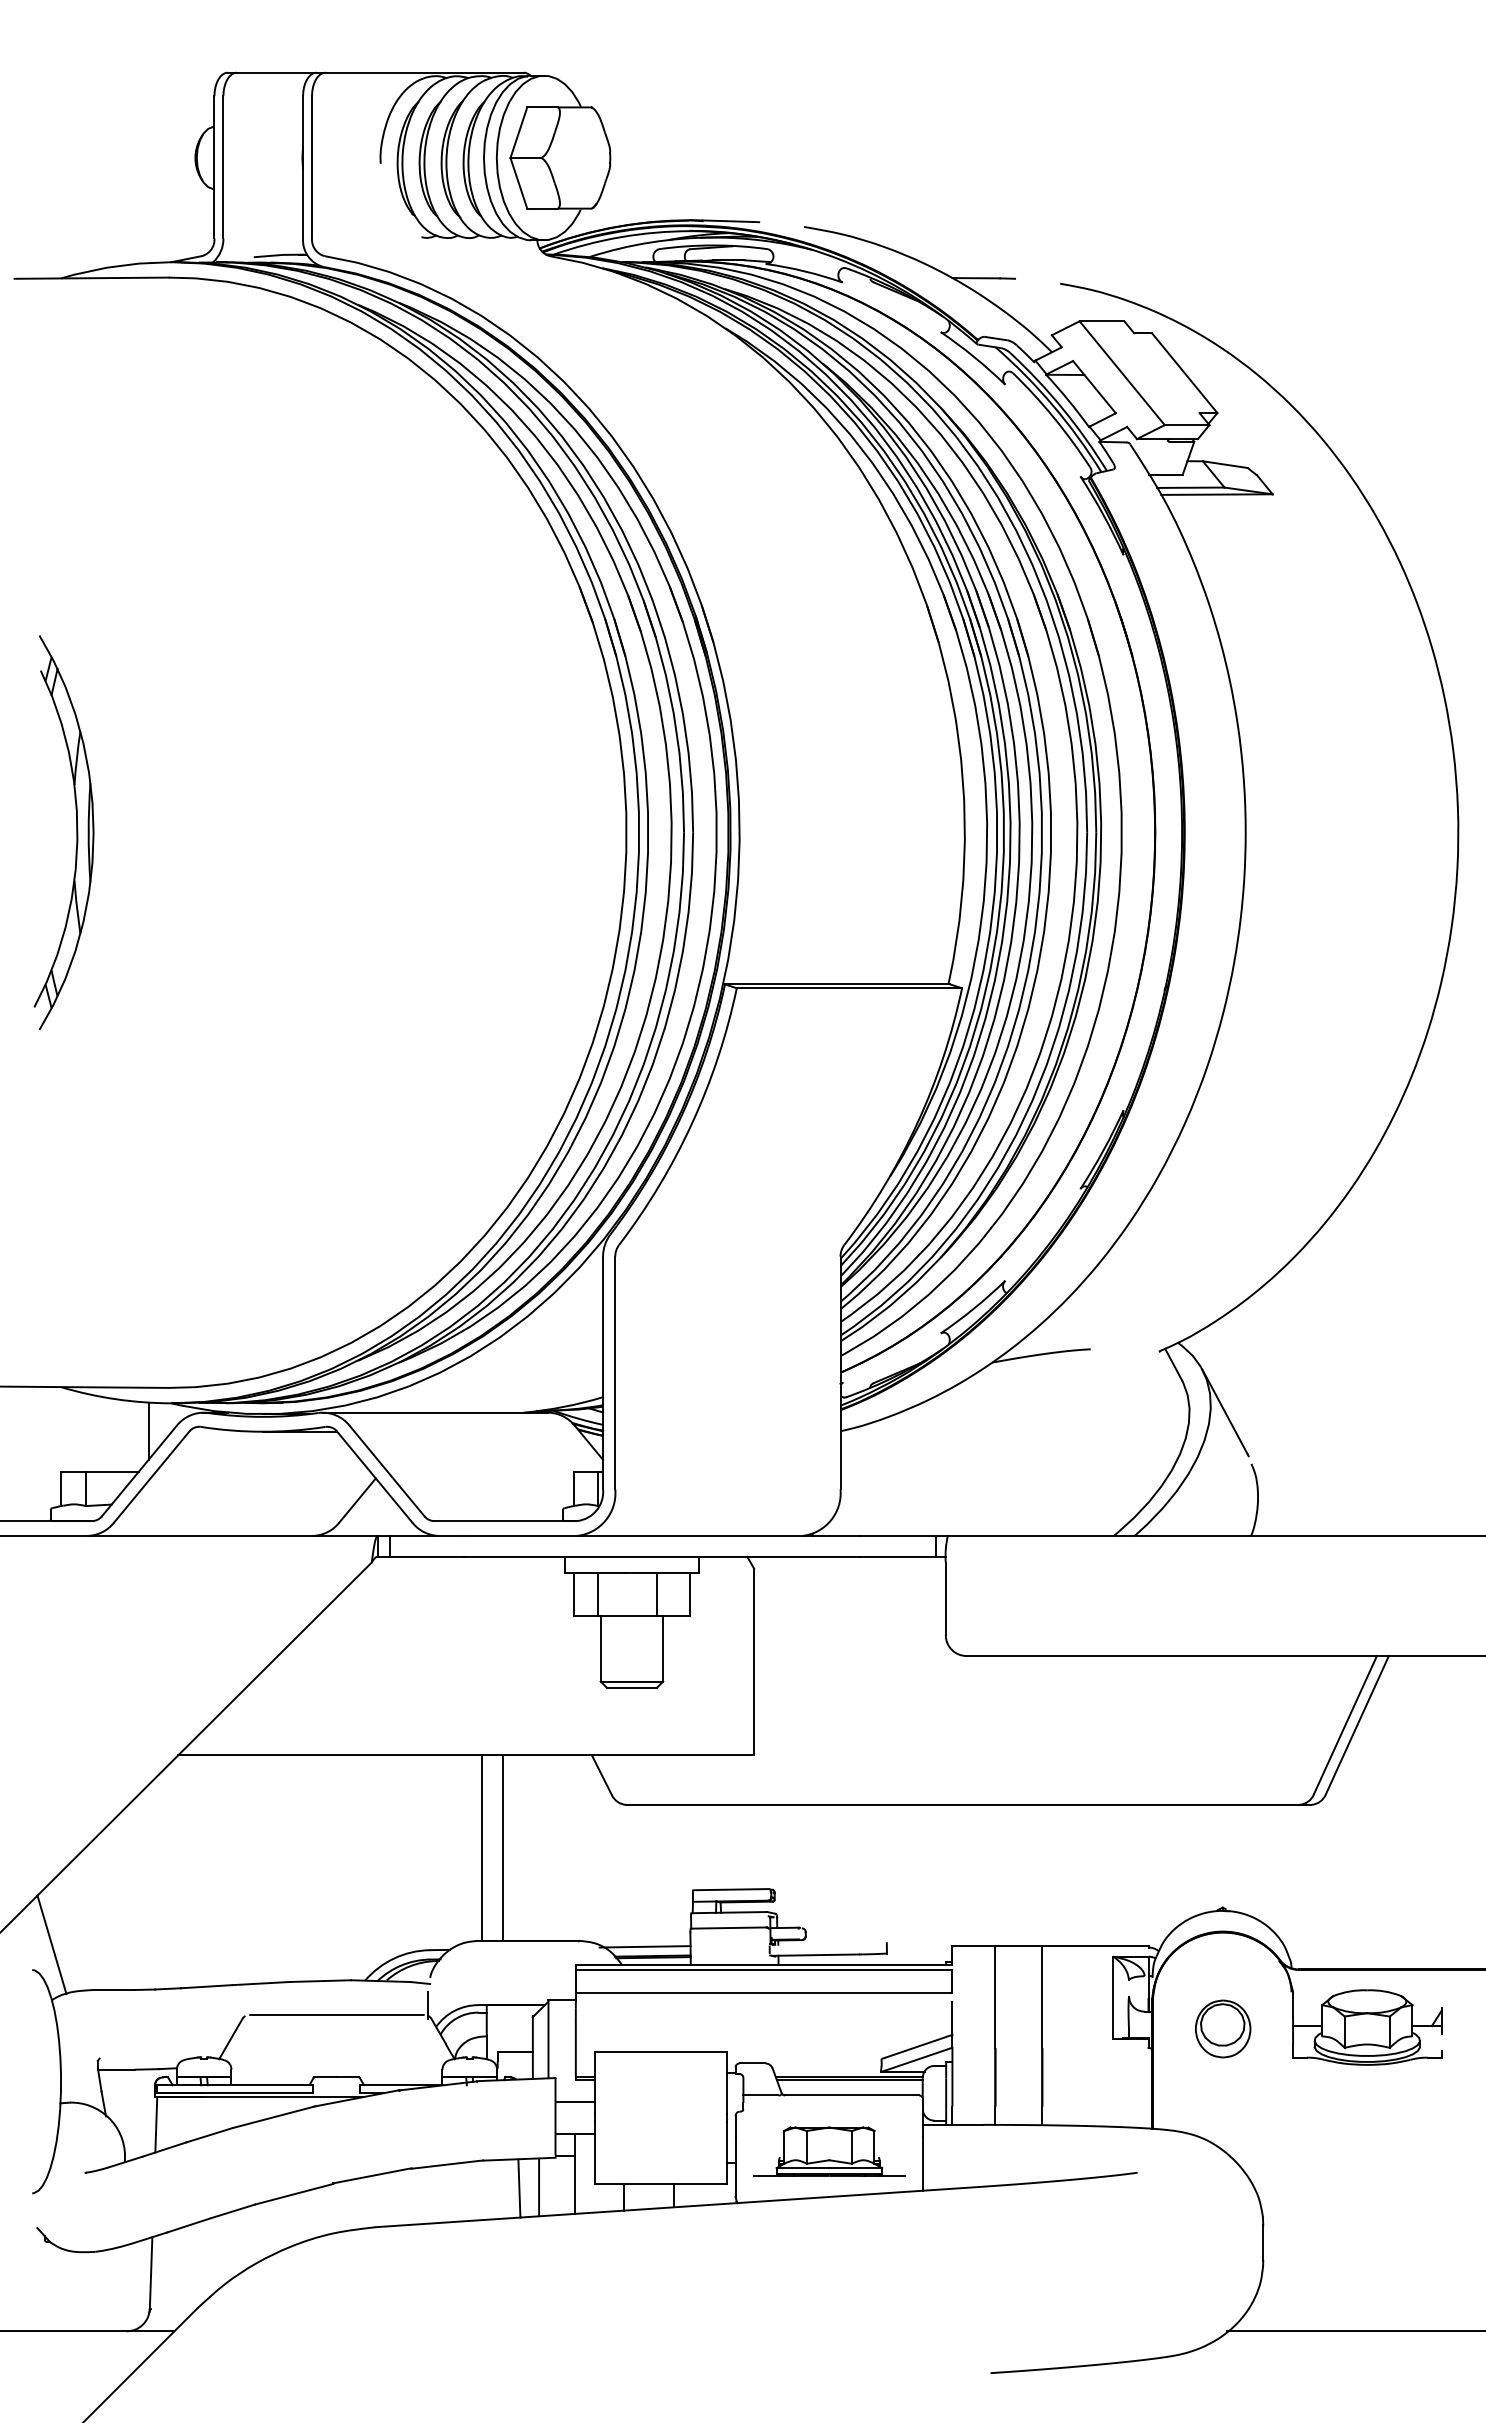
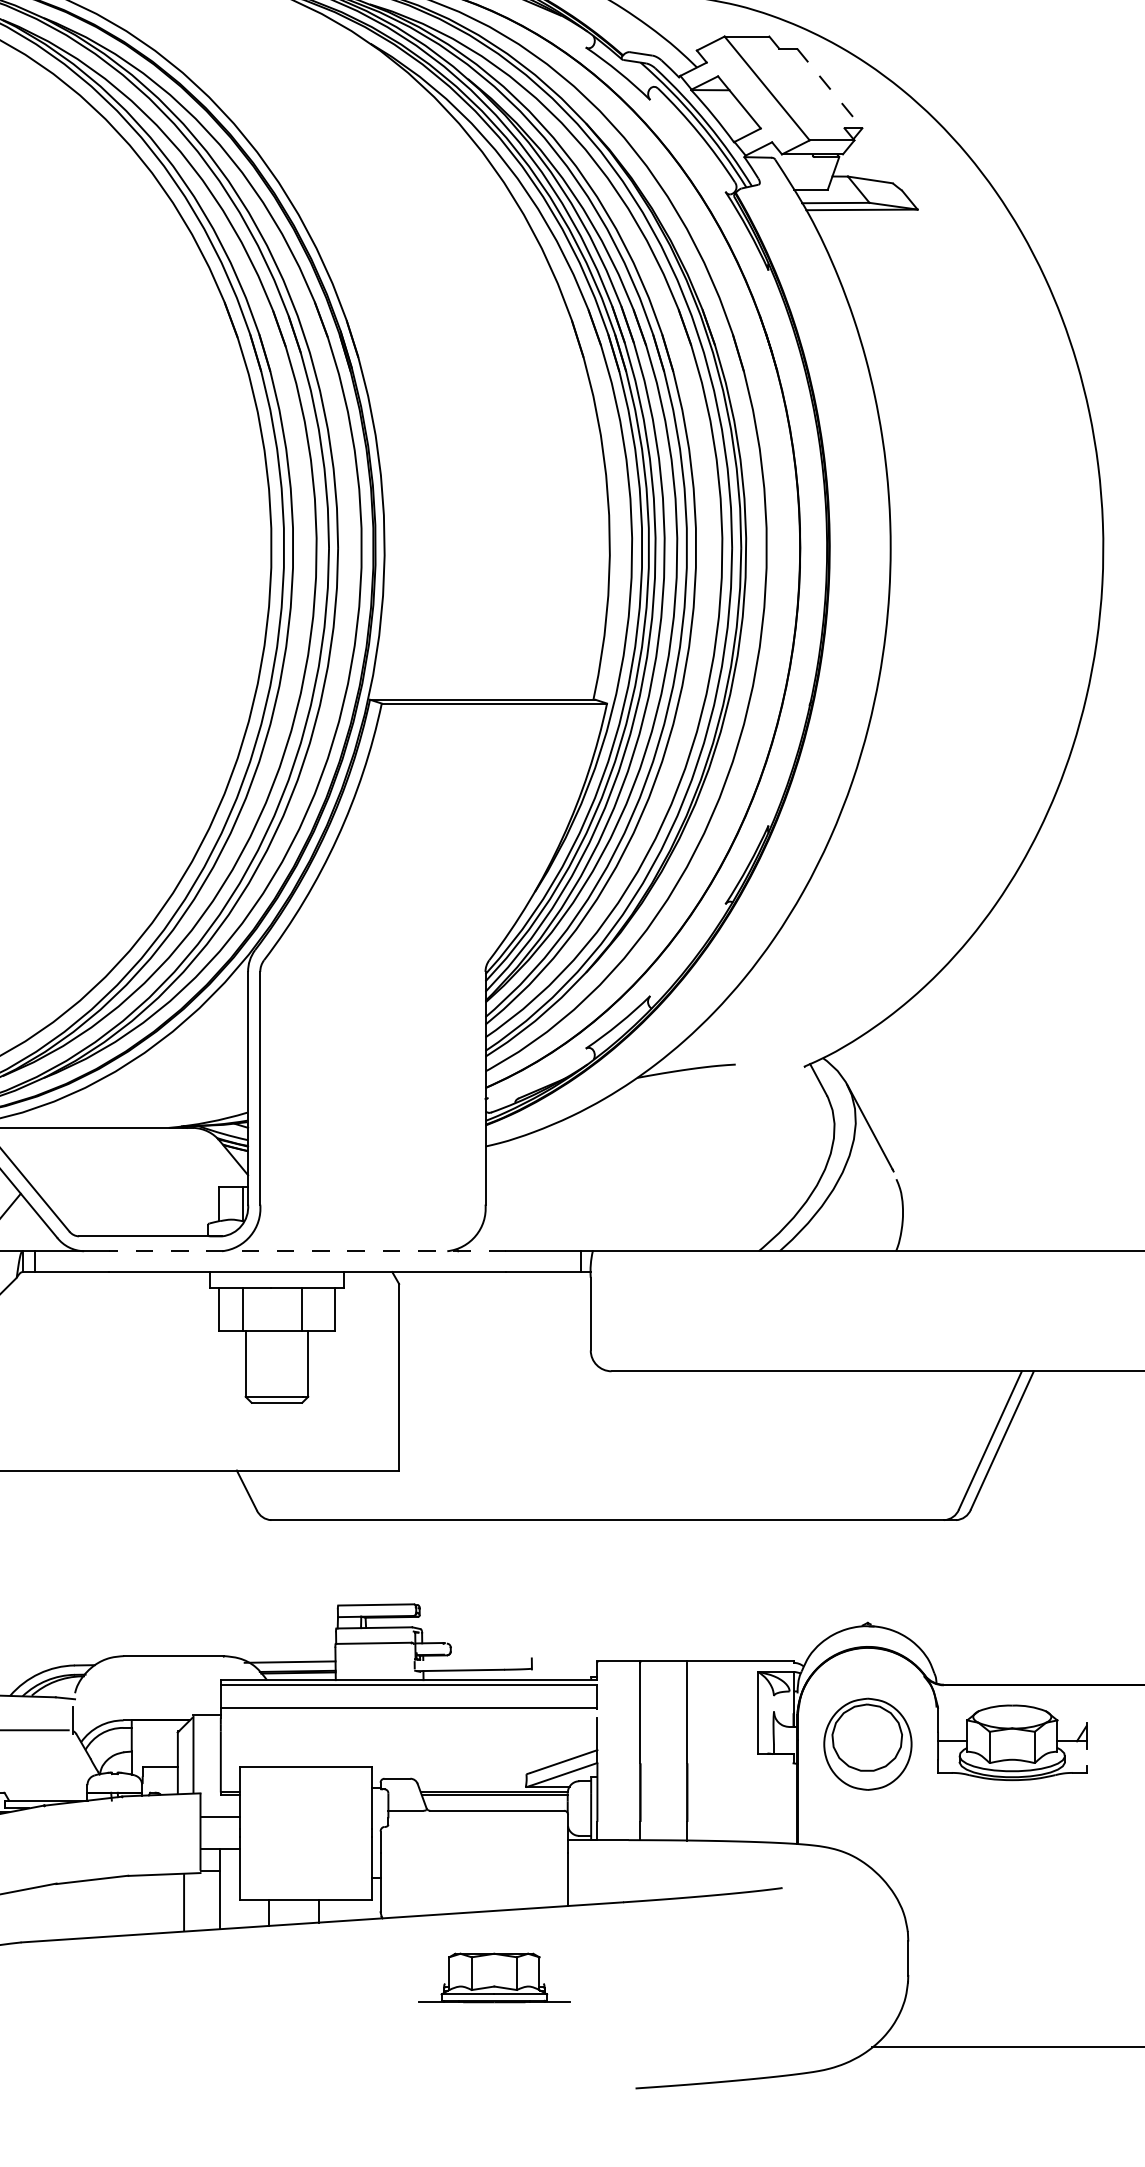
line: (1184, 373) -> (829, 88), solid -> dashed
line: (662, 1535) -> (307, 1250), solid -> dashed
line: (482, 1847) -> (127, 1562), removed
line: (503, 1847) -> (148, 1562), removed
part: (1223, 2028) -> (868, 1743), size x1.6
part: (829, 2151) -> (494, 1977), moved
line: (519, 2188) -> (164, 1903), removed

